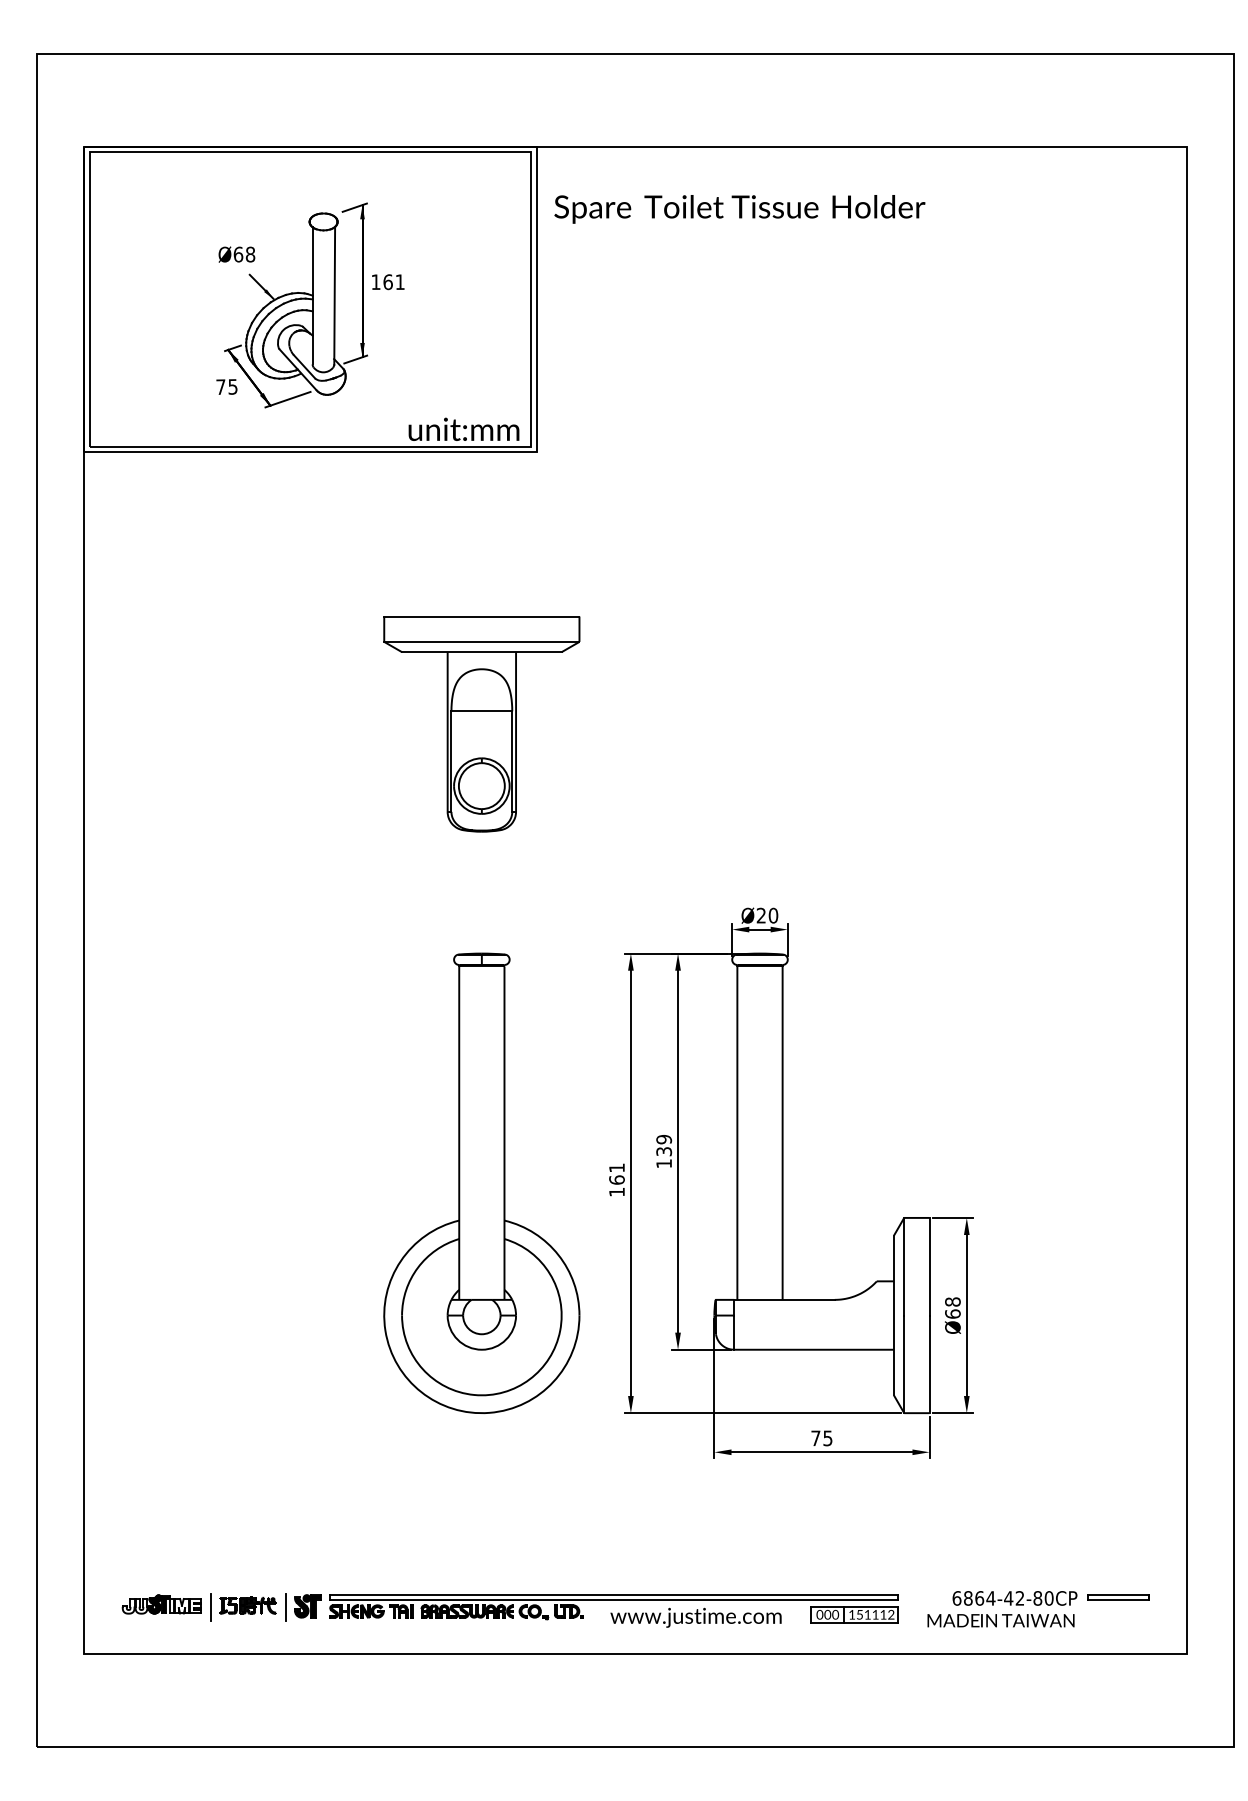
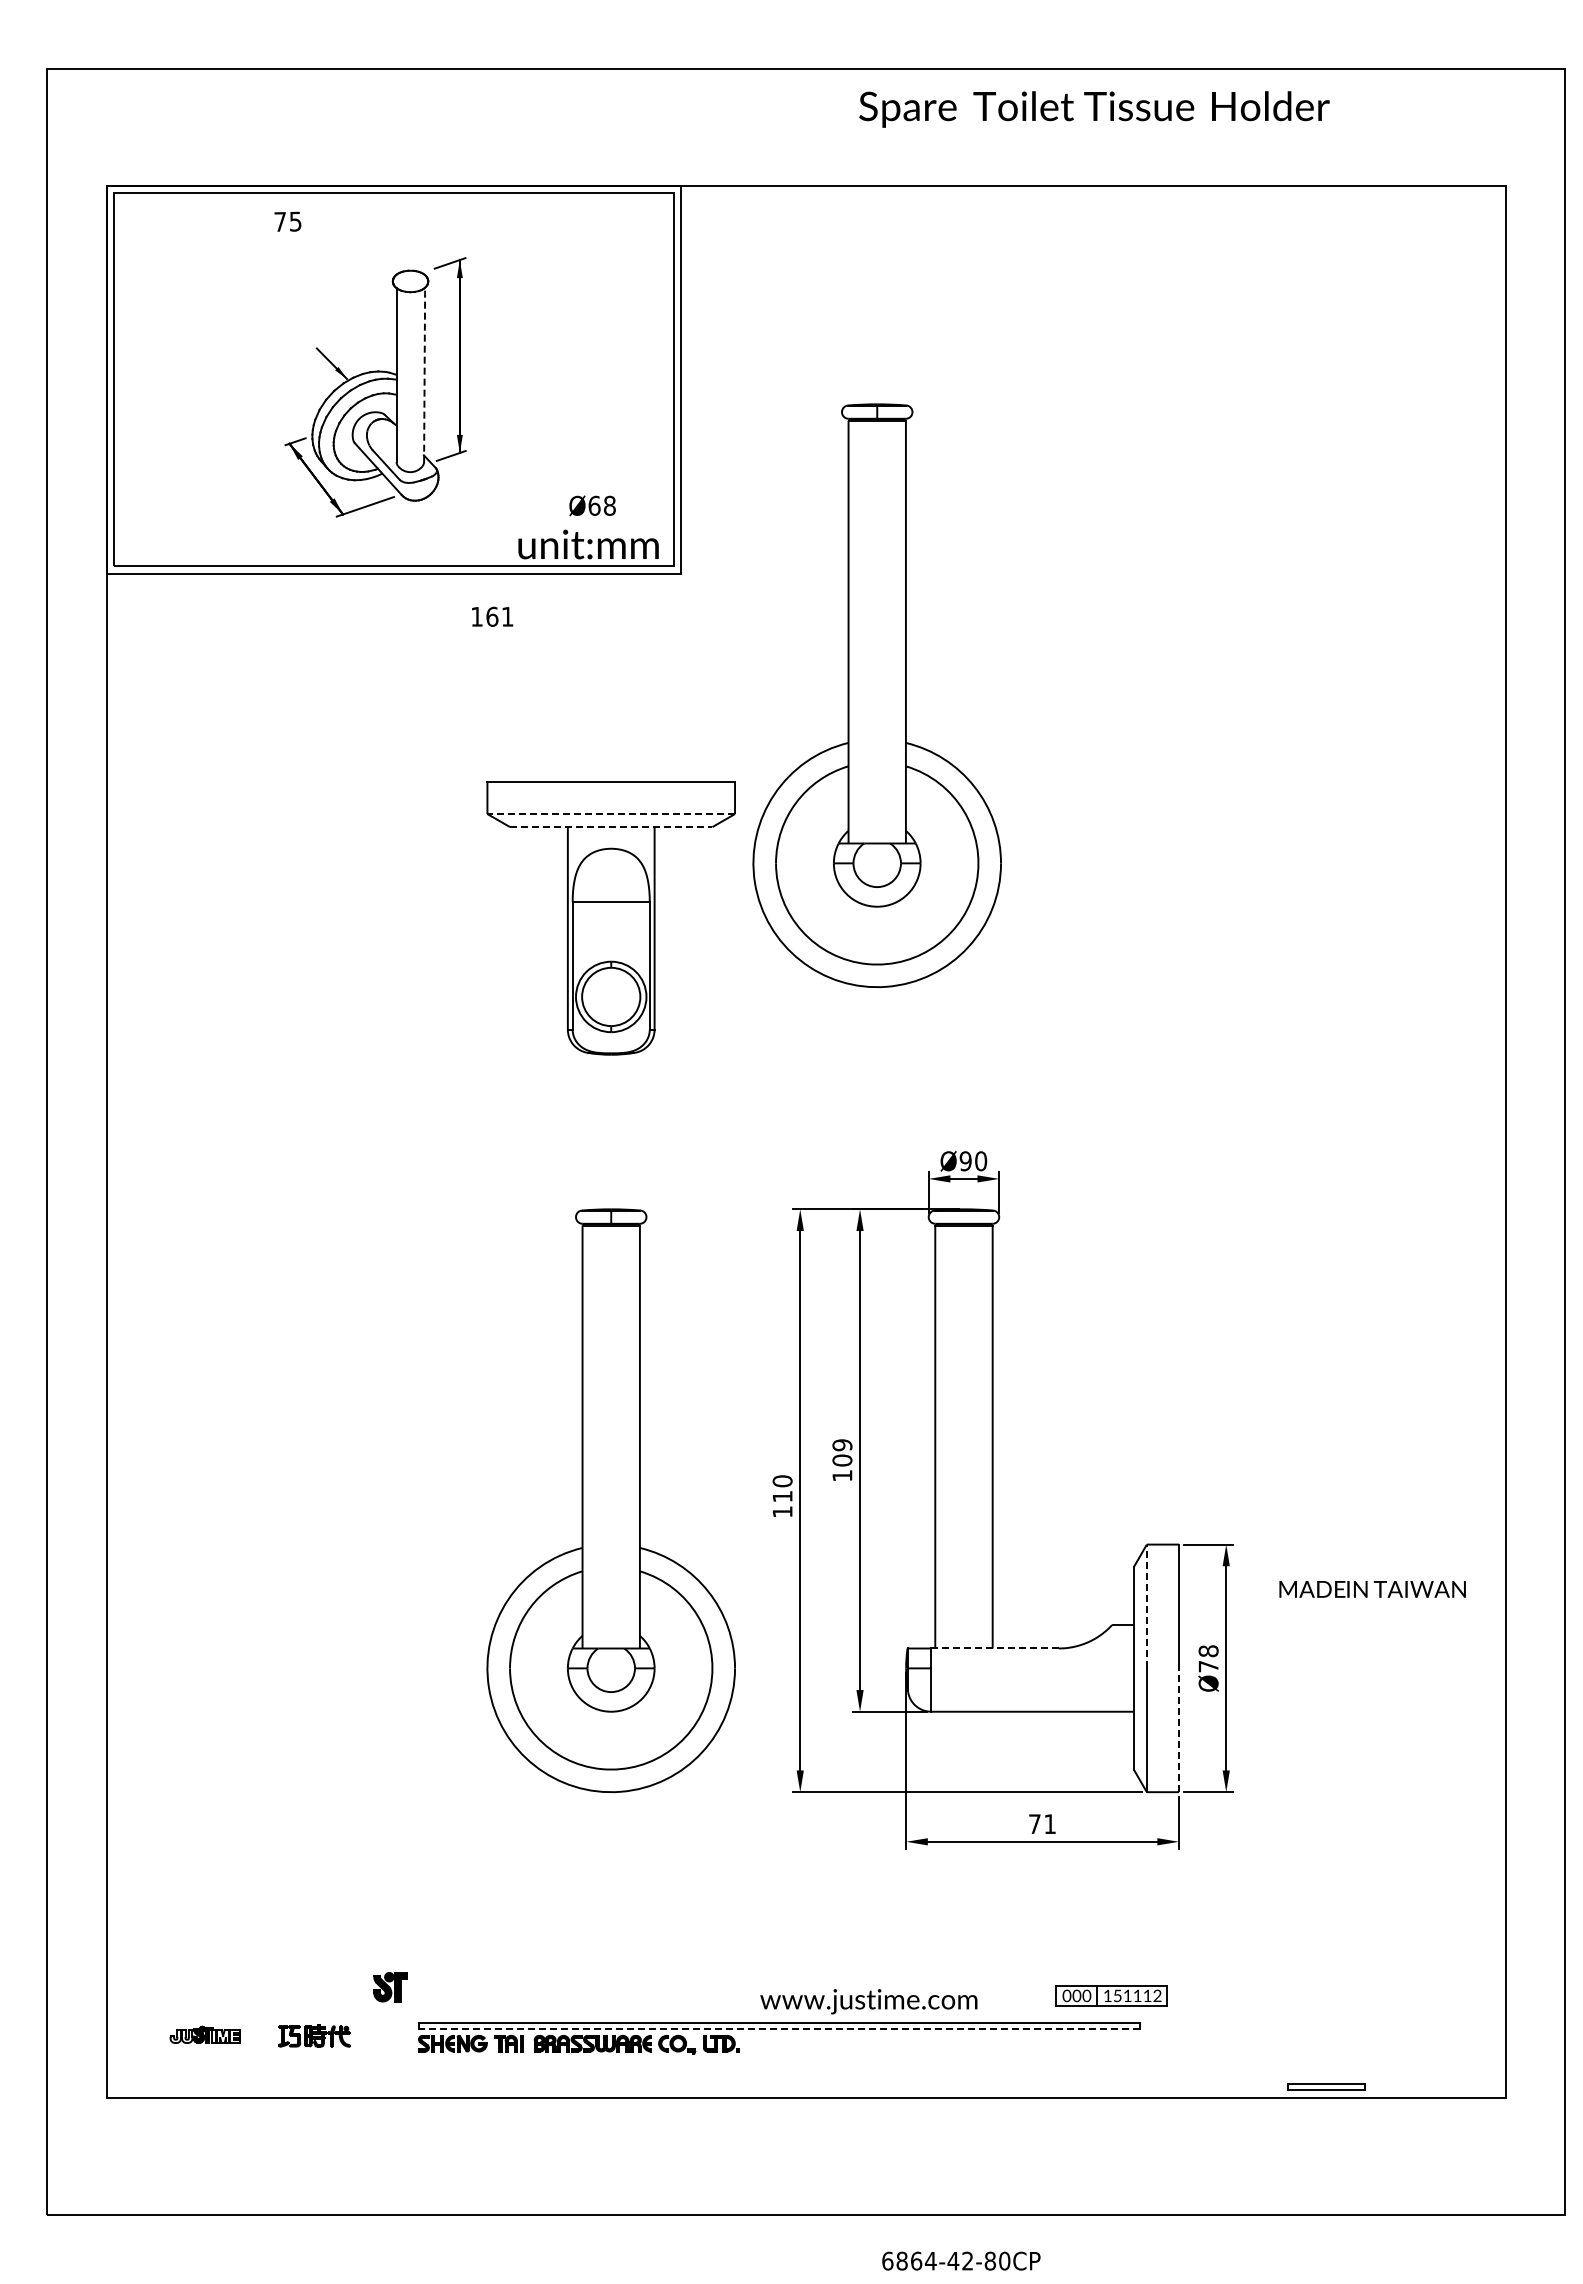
text: (739, 209) -> (1094, 109), moved
text: (236, 254) -> (592, 505), moved
text: (388, 281) -> (492, 616), moved
line: (334, 295) -> (424, 374), solid -> dashed
text: (226, 386) -> (287, 221), moved
part: (691, 548) -> (876, 695), added
line: (482, 642) -> (611, 814), solid -> dashed
line: (482, 652) -> (611, 827), solid -> dashed
text: (761, 915) -> (965, 1161), Ø20 -> Ø90
text: (664, 1151) -> (842, 1460), 139 -> 109
text: (616, 1173) -> (782, 1488), 161 -> 110
line: (903, 1266) -> (1146, 1606), solid -> dashed
line: (784, 1299) -> (995, 1648), solid -> dashed
text: (952, 1314) -> (1208, 1666), Ø68 -> Ø78
line: (929, 1364) -> (1179, 1730), solid -> dashed
text: (827, 1438) -> (1049, 1824), 75 -> 71
text: (1015, 1597) -> (961, 2260), moved
part: (1118, 1597) -> (1326, 2086), moved
line: (613, 1599) -> (778, 2028), solid -> dashed
part: (161, 1604) -> (204, 2034), size x0.7
line: (211, 1606) -> (268, 2037), removed
line: (285, 1606) -> (362, 2037), removed
part: (307, 1606) -> (390, 1987), moved
part: (855, 1614) -> (1111, 1995), moved
text: (695, 1617) -> (868, 2001), moved
text: (1000, 1620) -> (1372, 1589), moved

